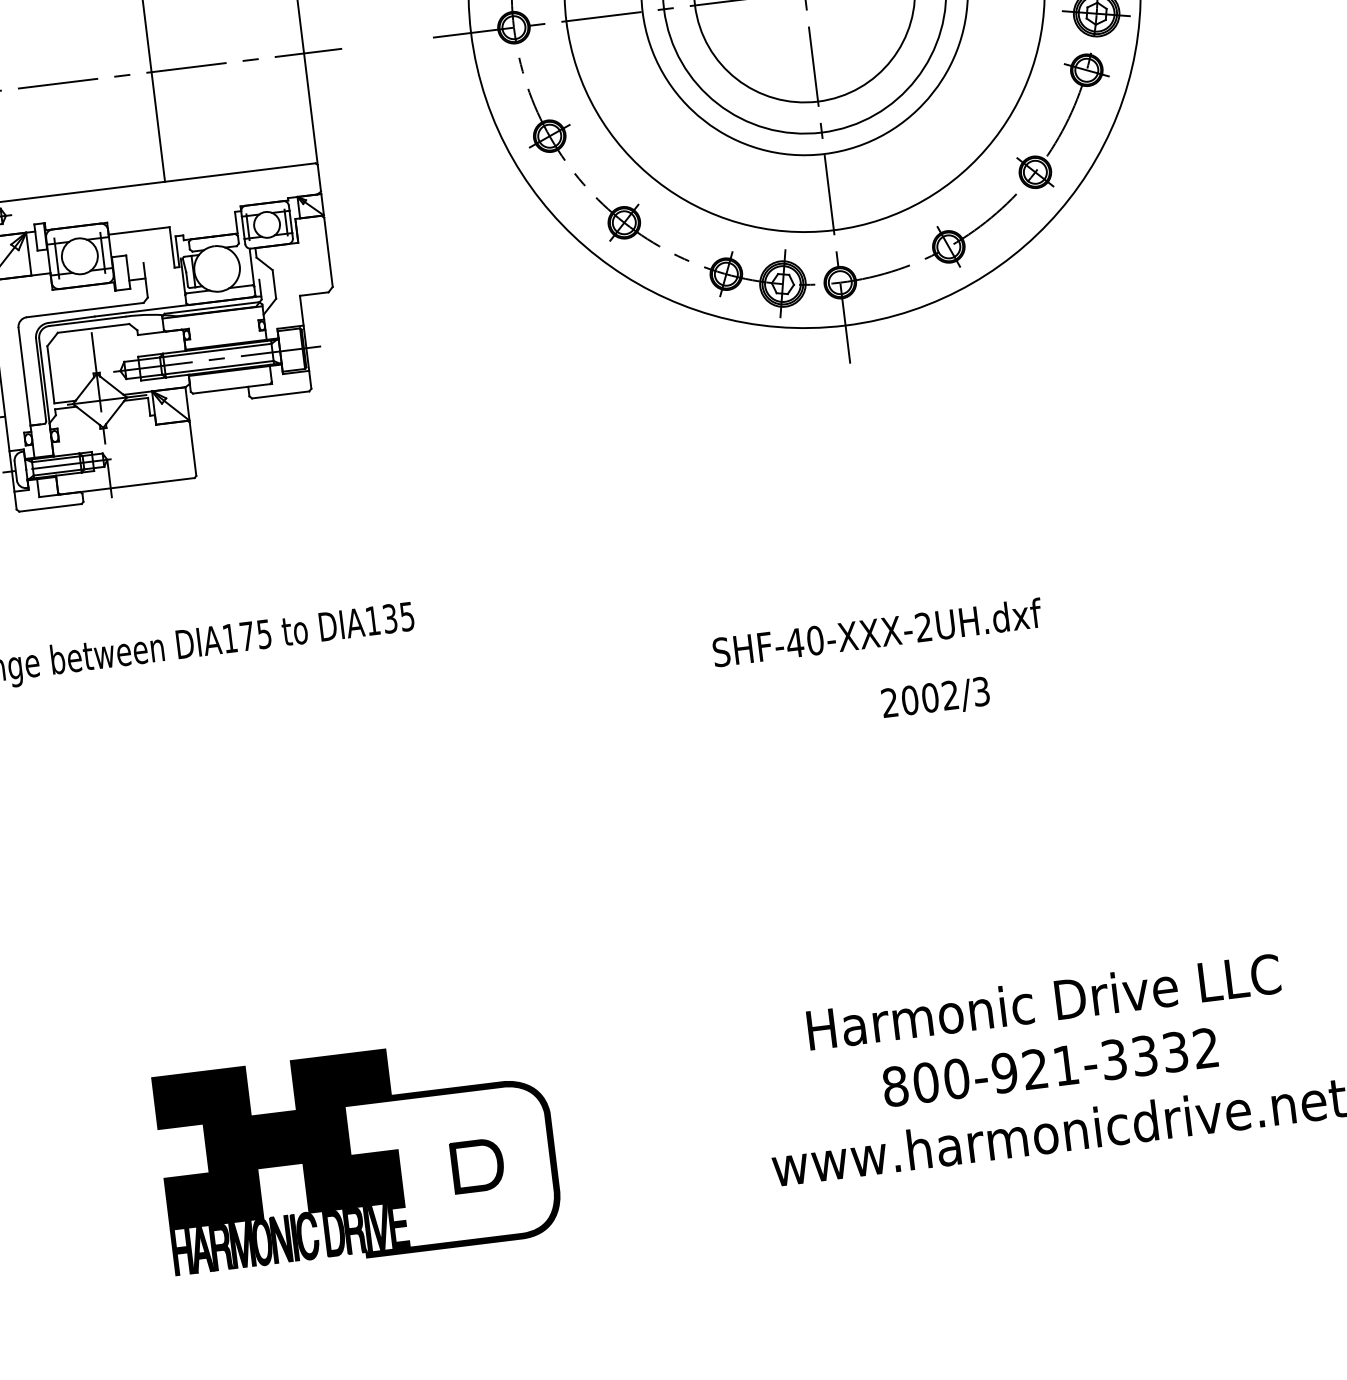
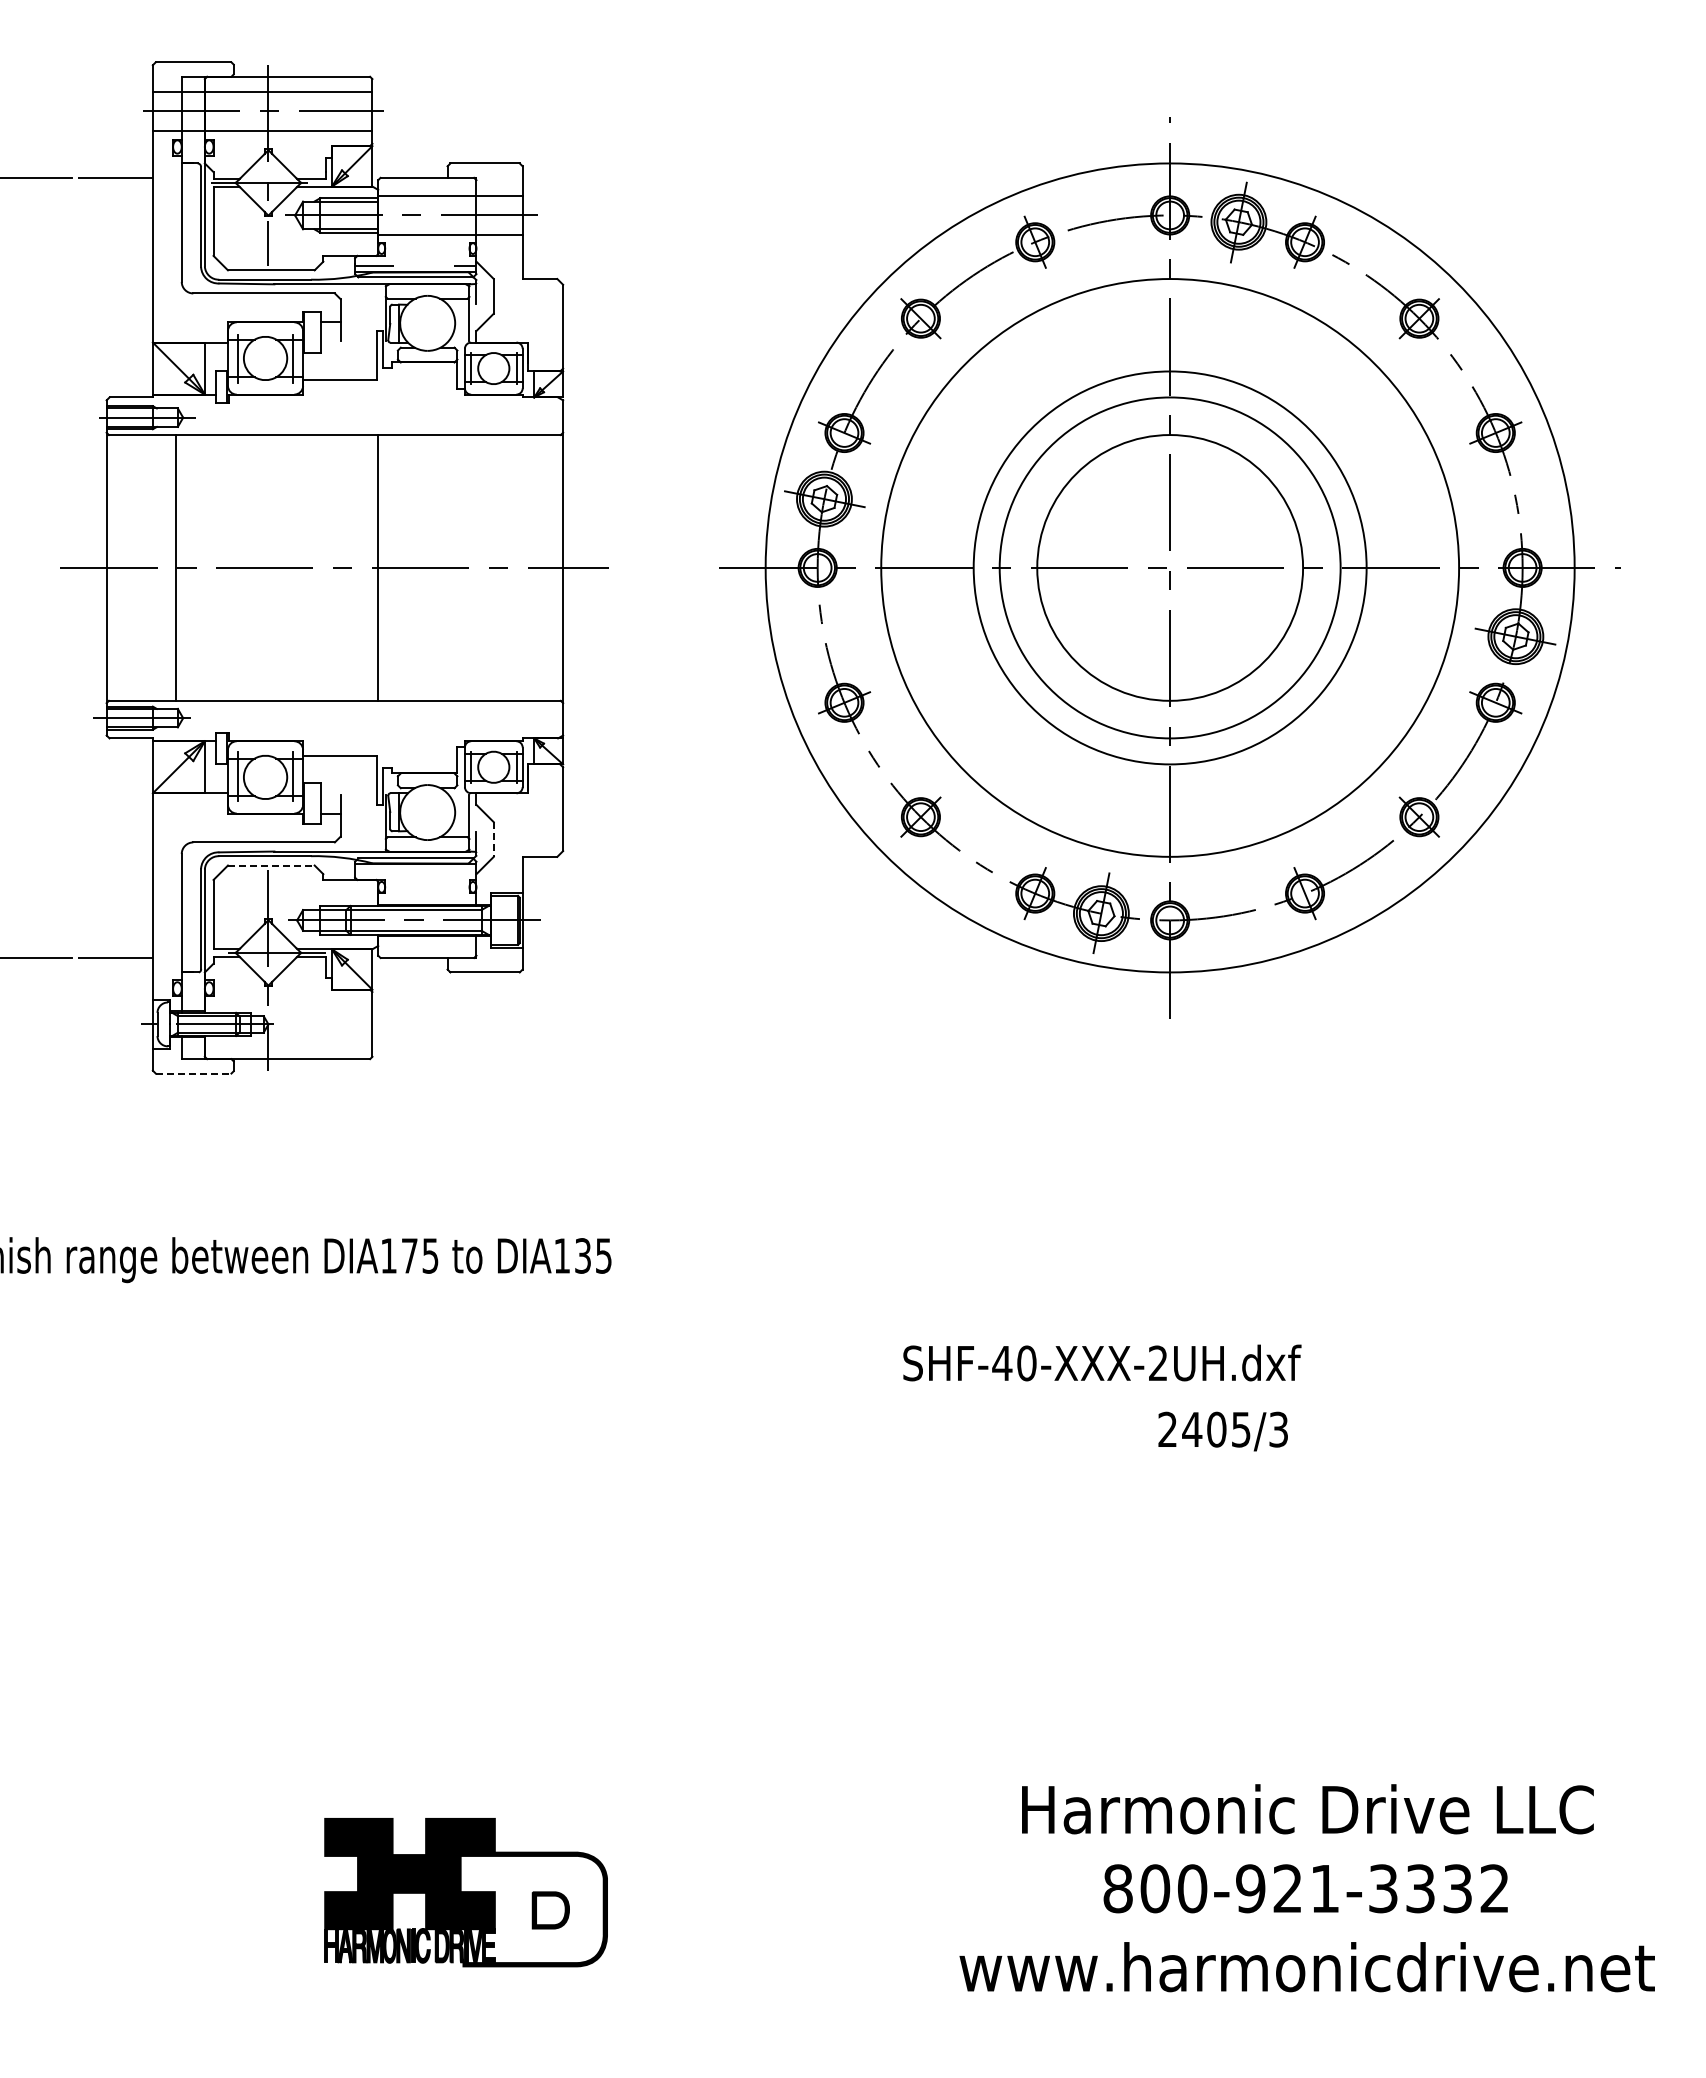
line: (274, 285) -> (493, 840), solid -> dashed
line: (93, 328) -> (271, 865), solid -> dashed
line: (50, 507) -> (193, 1073), solid -> dashed
text: (877, 632) -> (1102, 1362), moved
text: (930, 697) -> (1216, 1429), 2002/3 -> 2405/3
part: (357, 1155) -> (465, 1892), size x0.6

